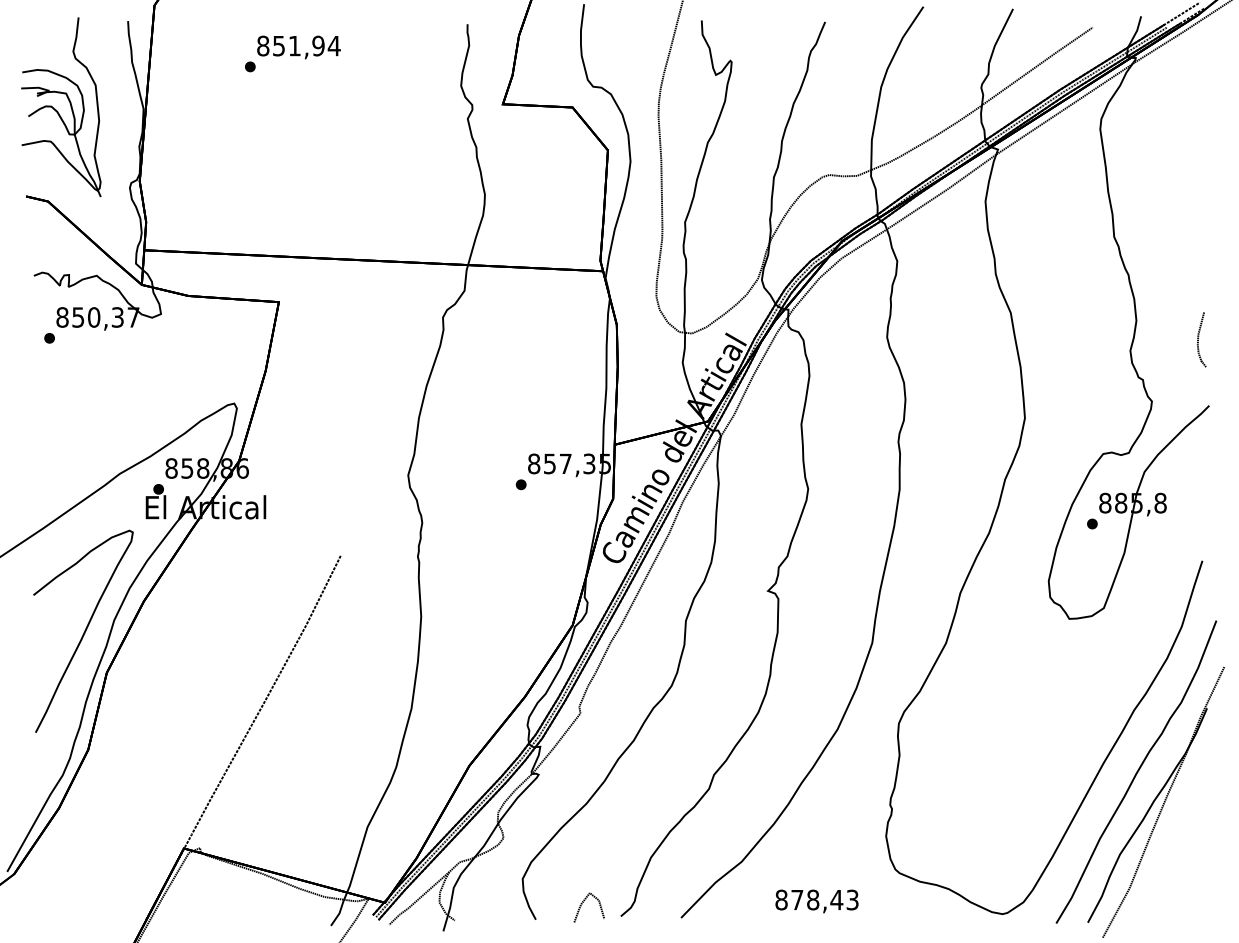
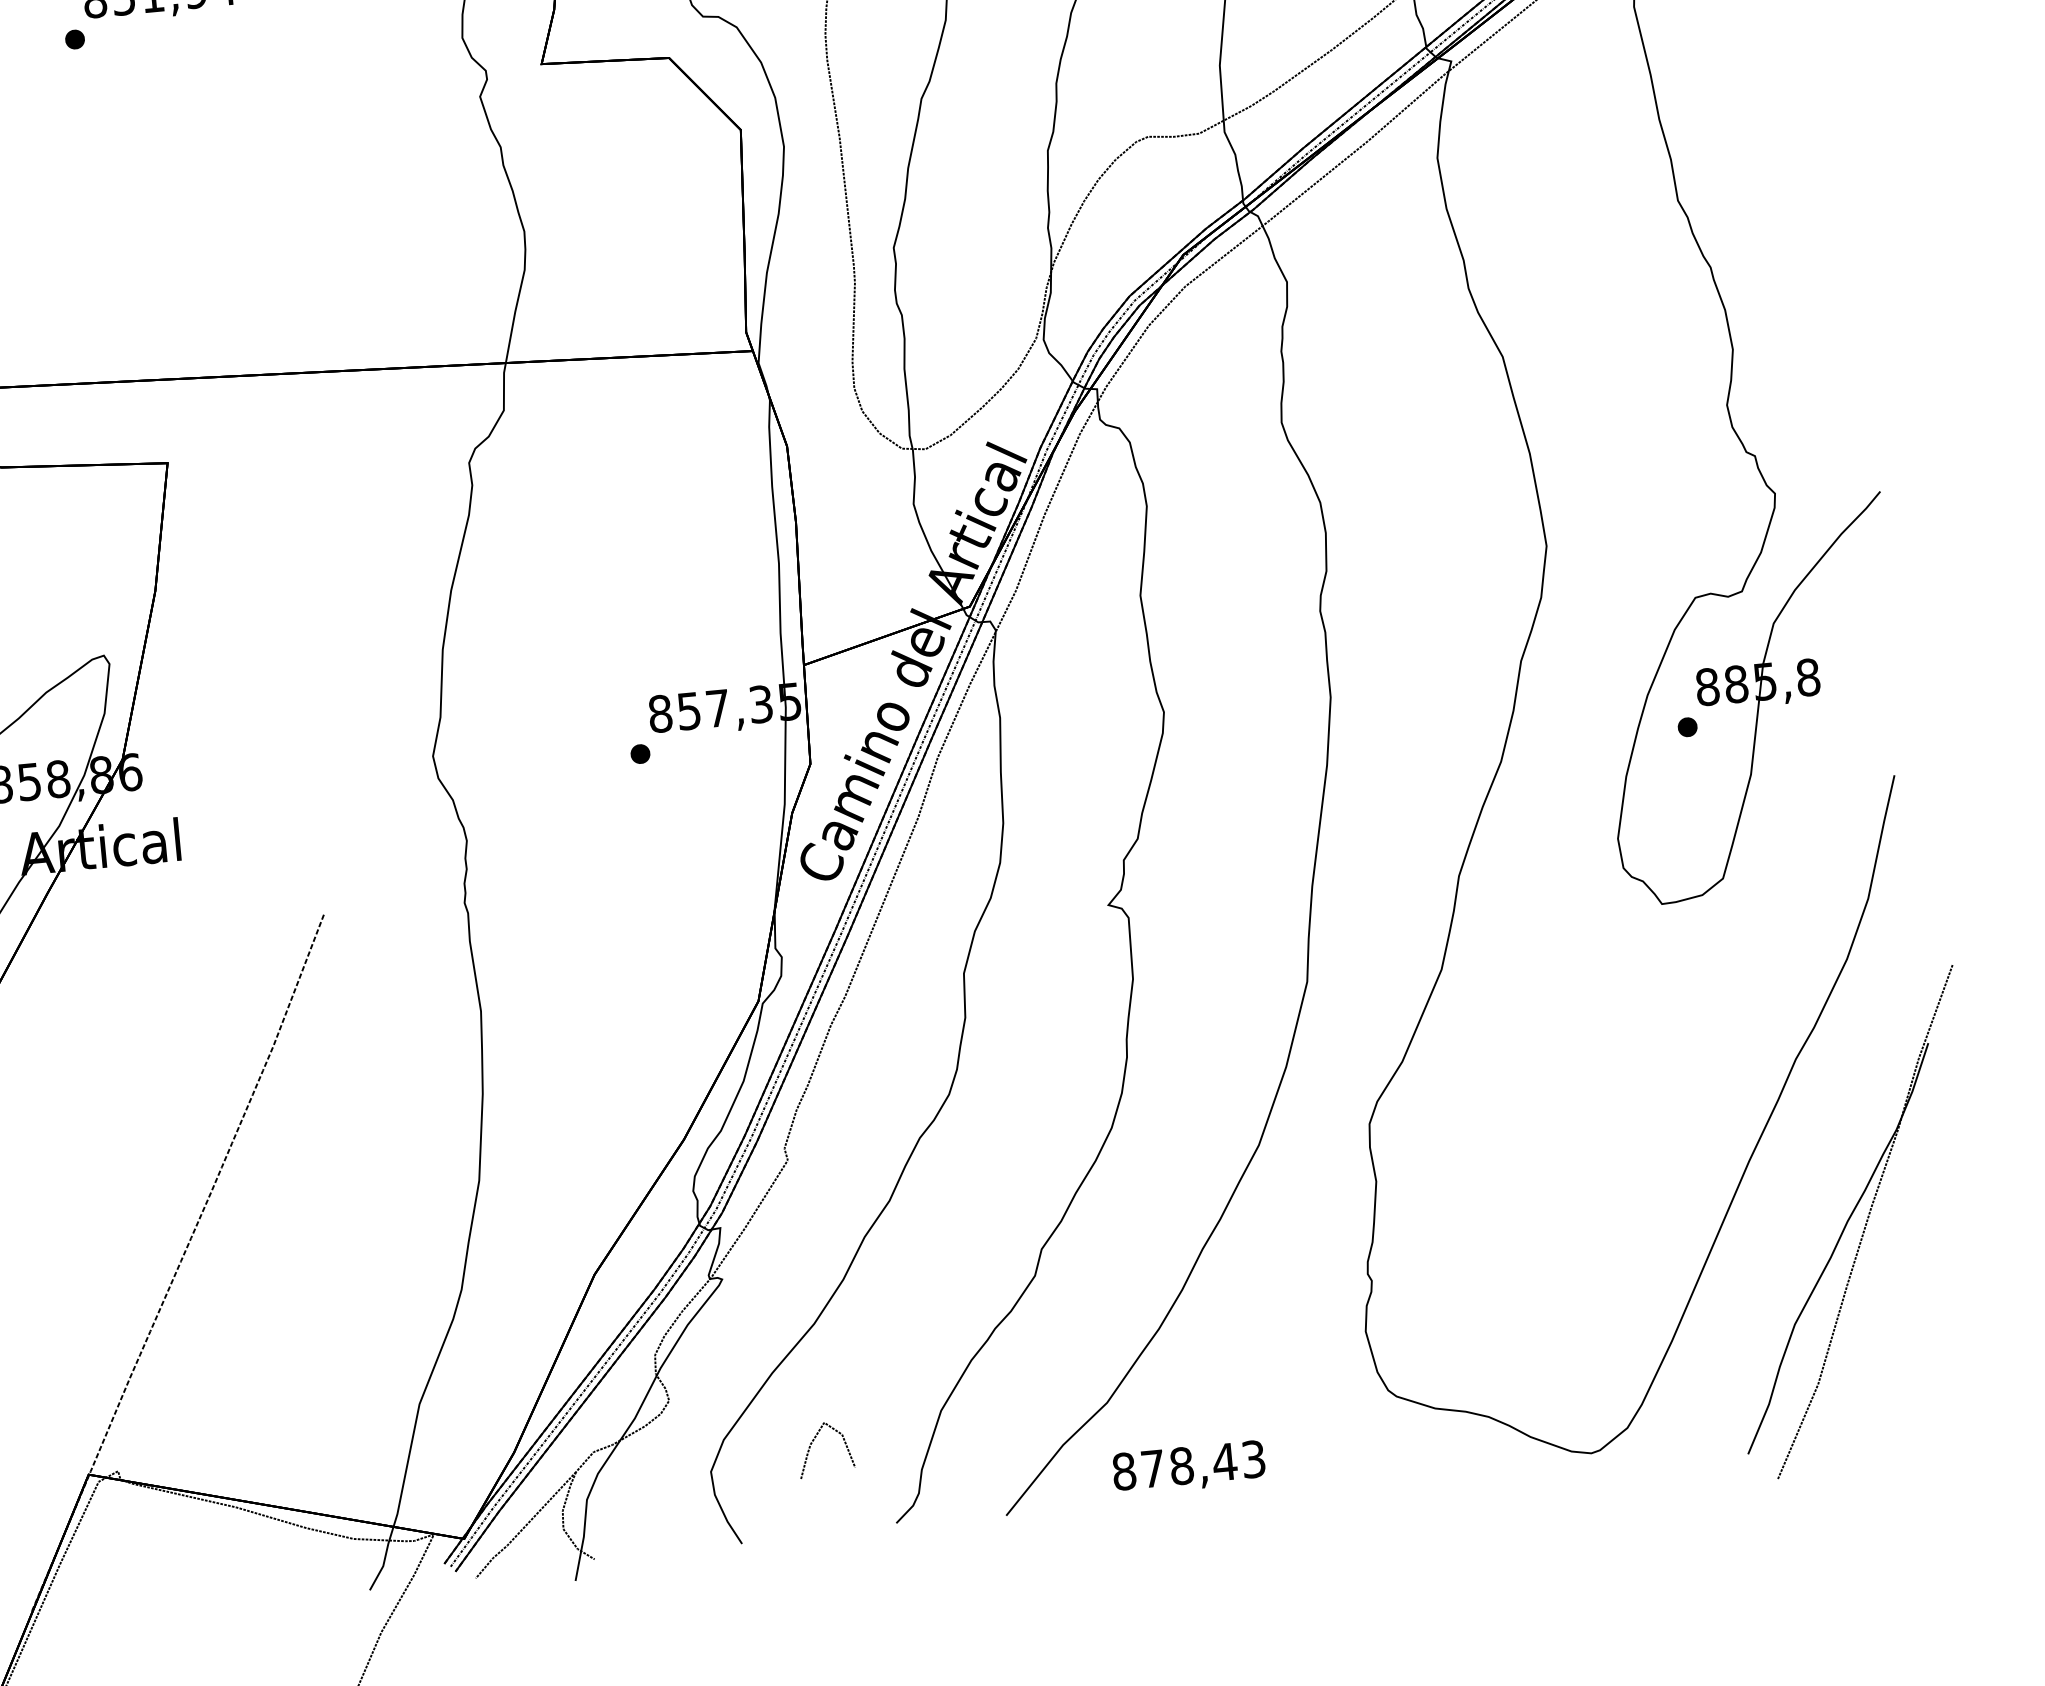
curve: (1198, 339) -> (1849, 372), removed
curve: (1136, 771) -> (1810, 1170), removed
text: (816, 901) -> (1188, 1468), moved
curve: (582, 904) -> (812, 1444), moved

